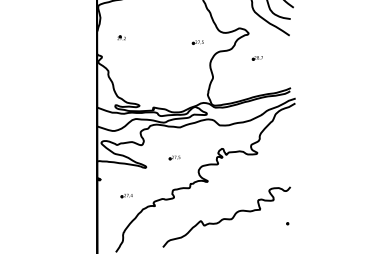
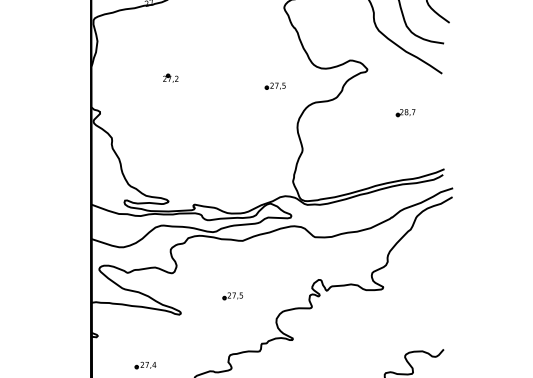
part: (121, 37) -> (170, 77), moved
part: (256, 58) -> (403, 113), moved

